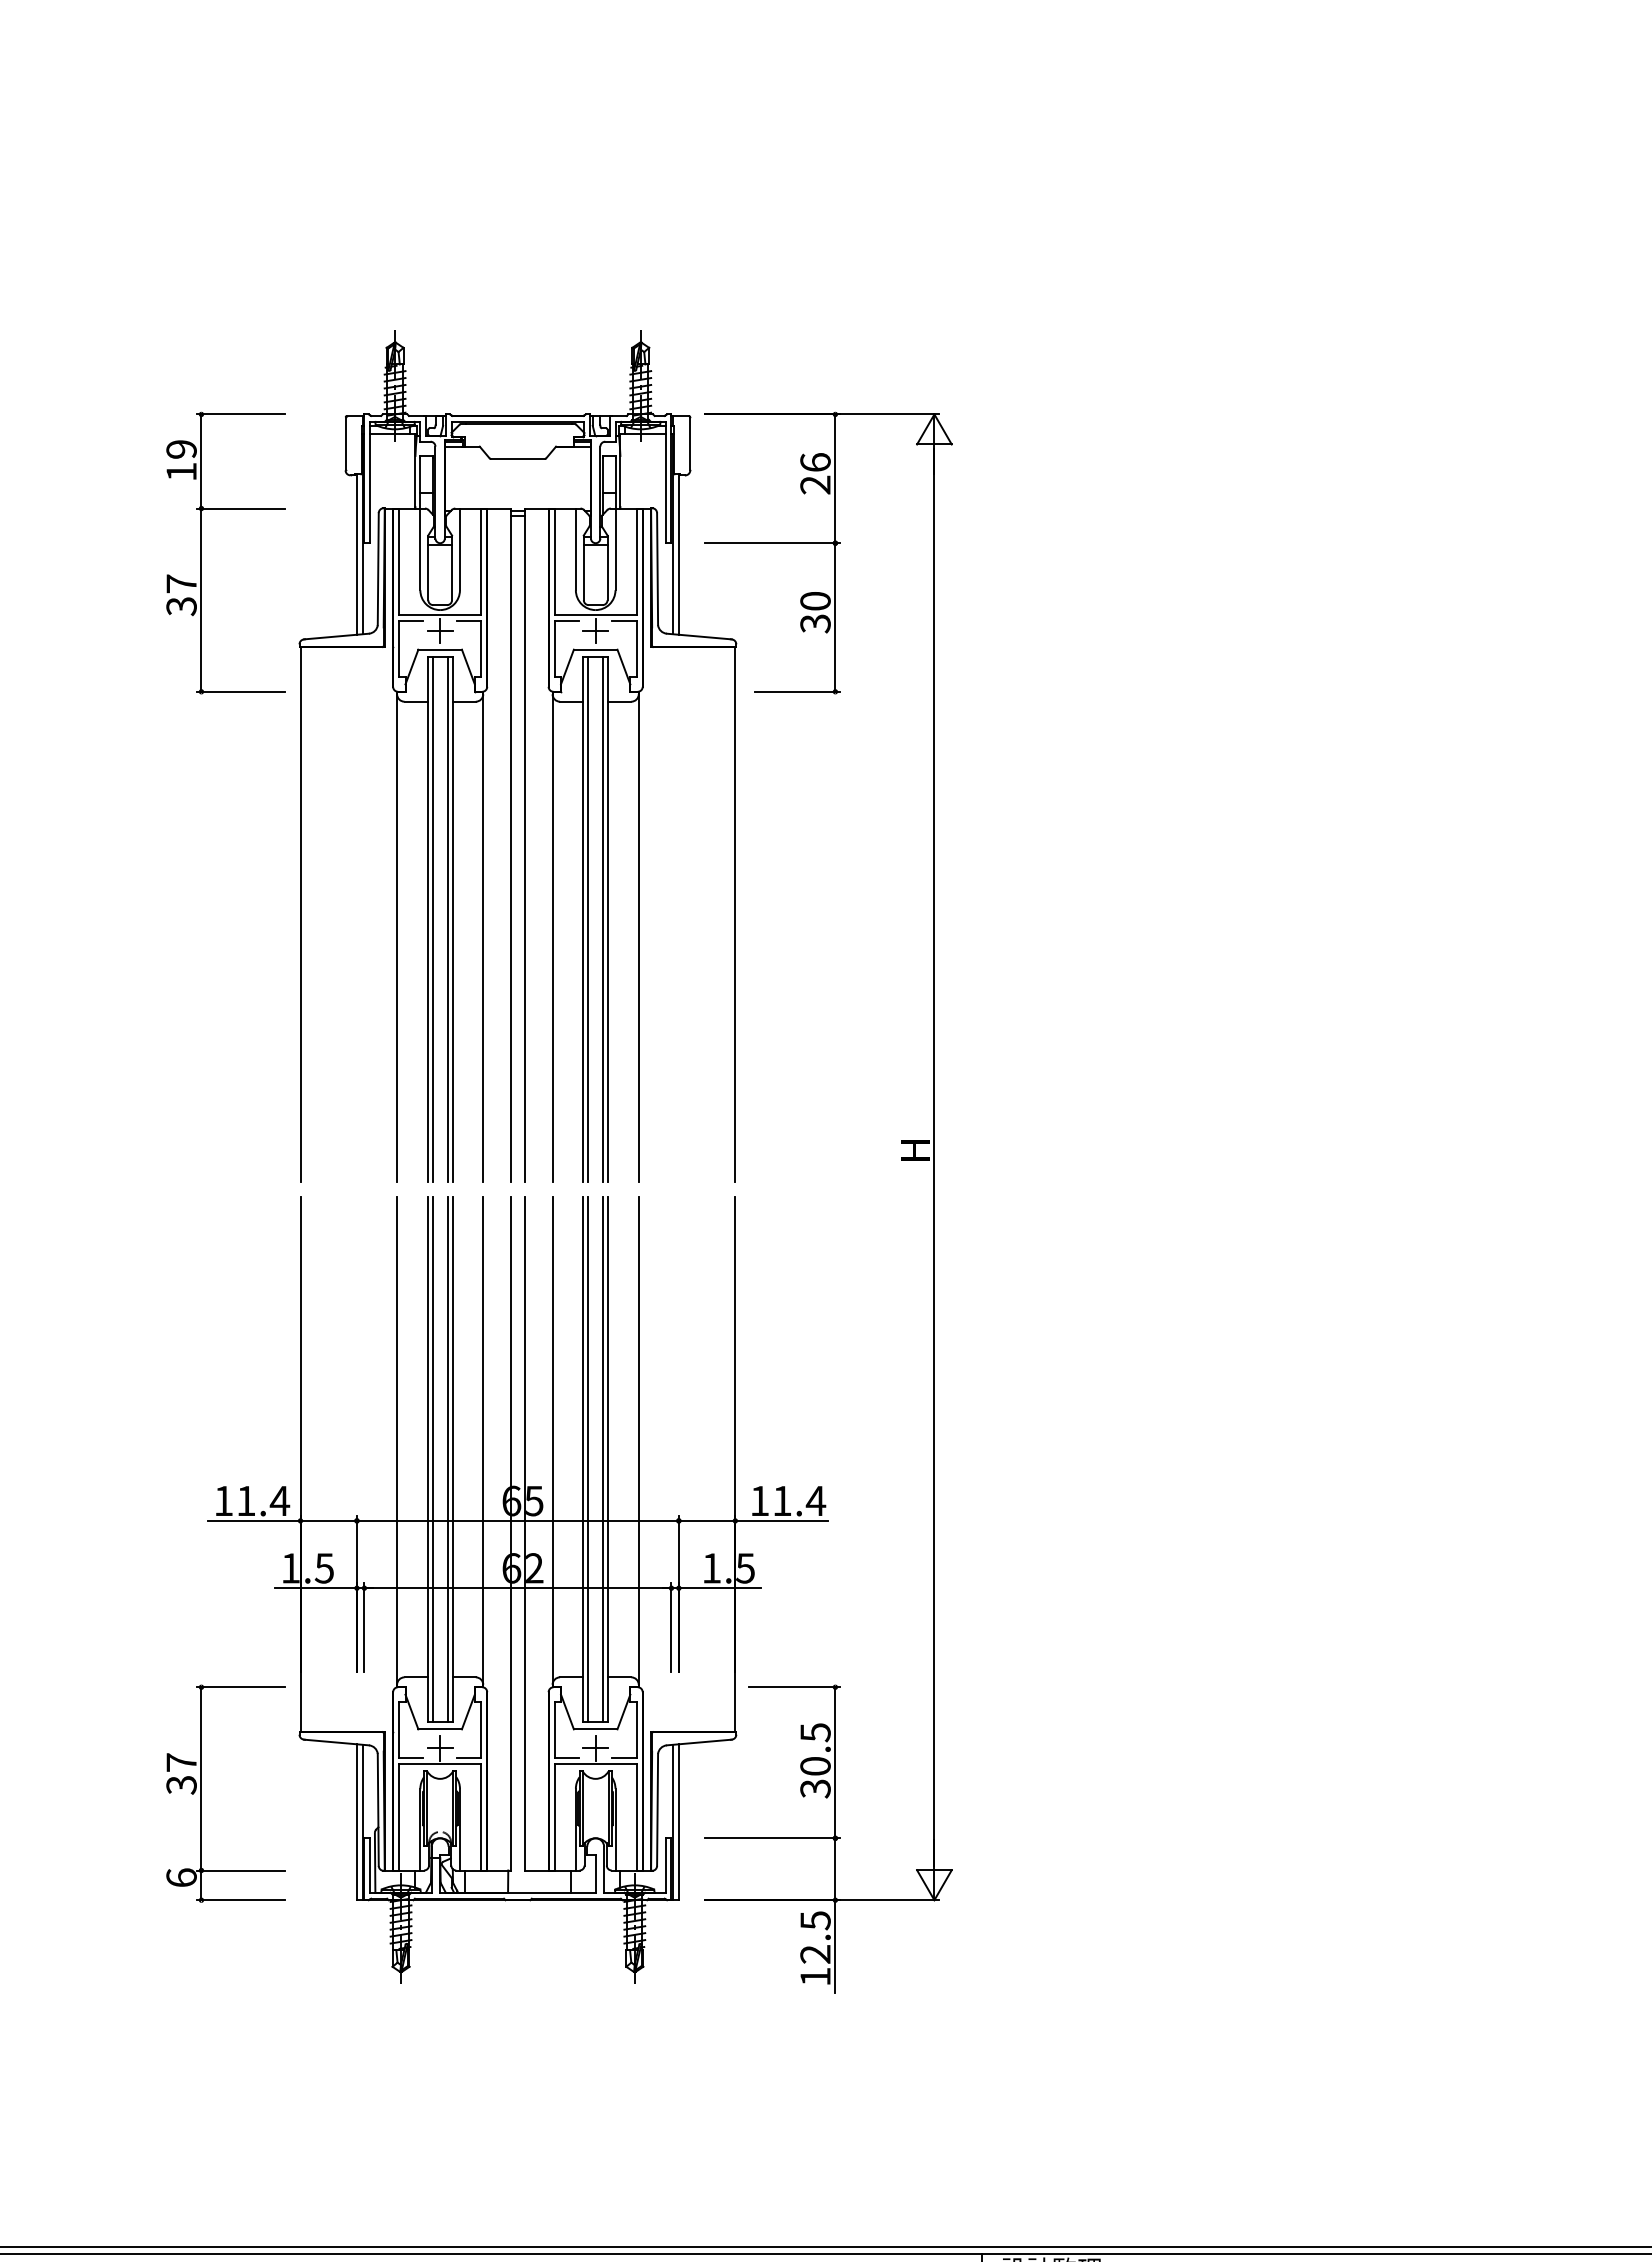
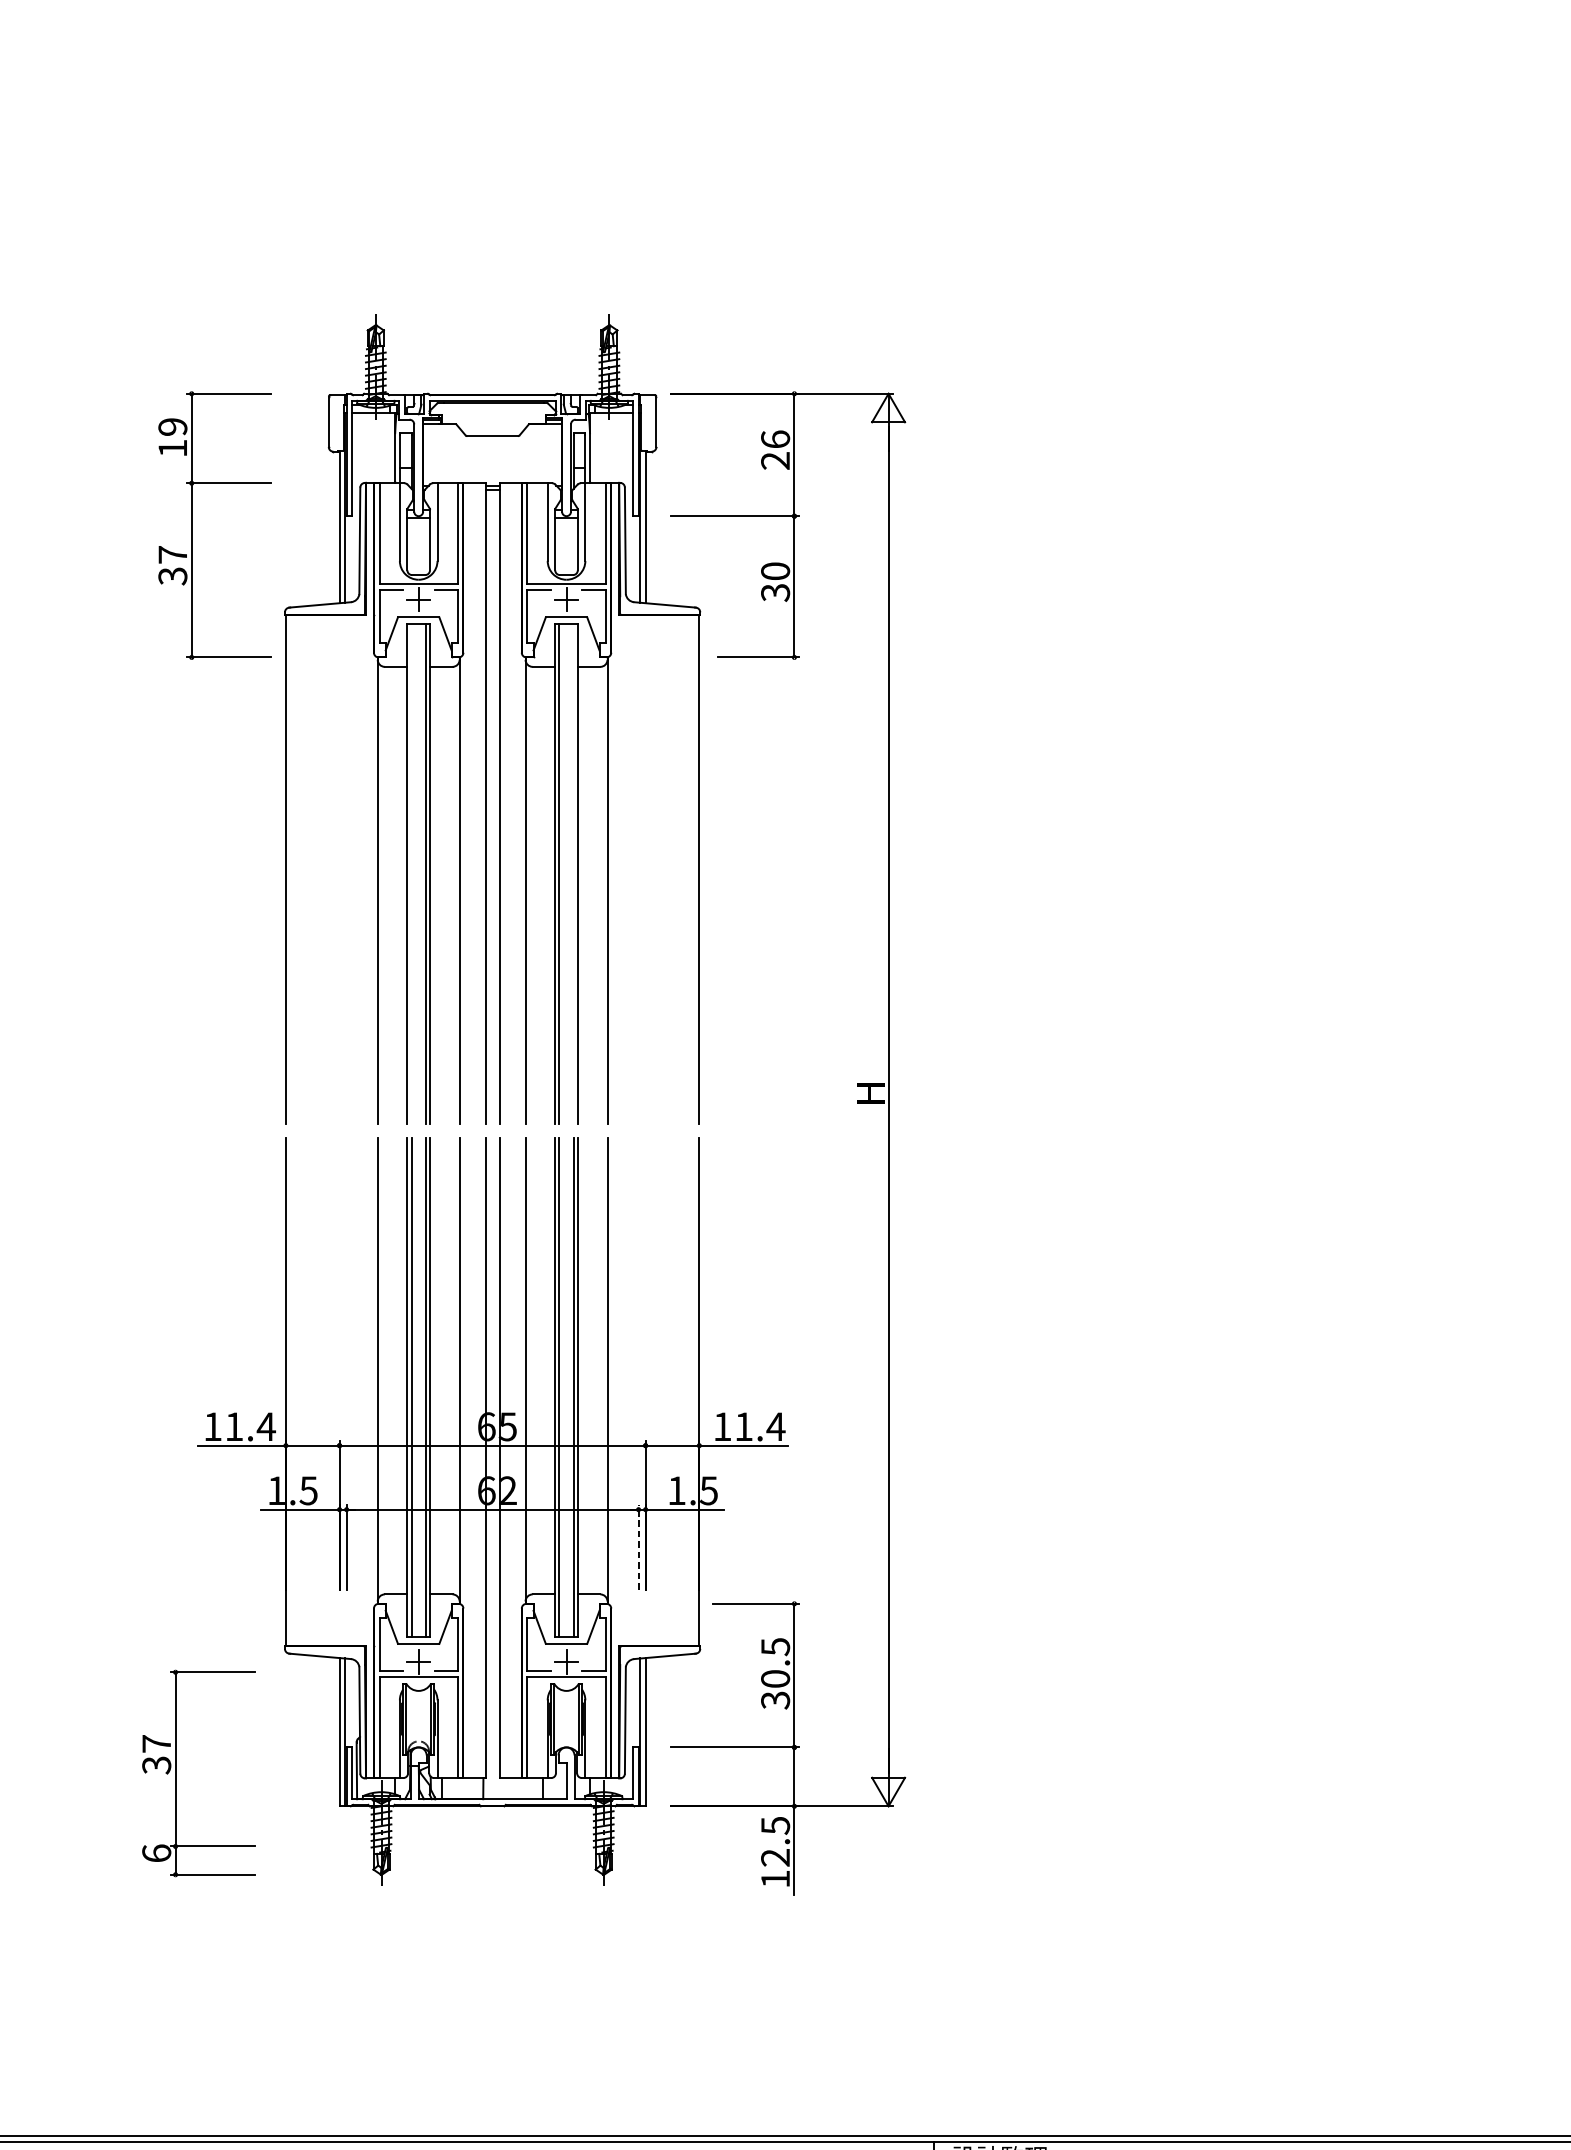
line: (432, 919) -> (411, 873), removed
line: (603, 919) -> (573, 873), removed
line: (671, 1627) -> (638, 1547), solid -> dashed
part: (201, 1793) -> (175, 1773), moved

